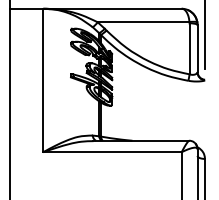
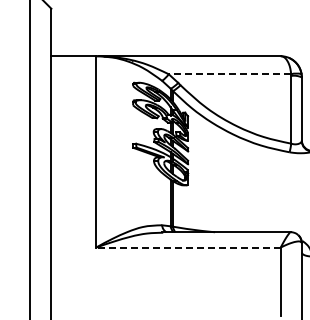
line: (143, 22) -> (229, 74), solid -> dashed
line: (111, 152) -> (187, 247), solid -> dashed

